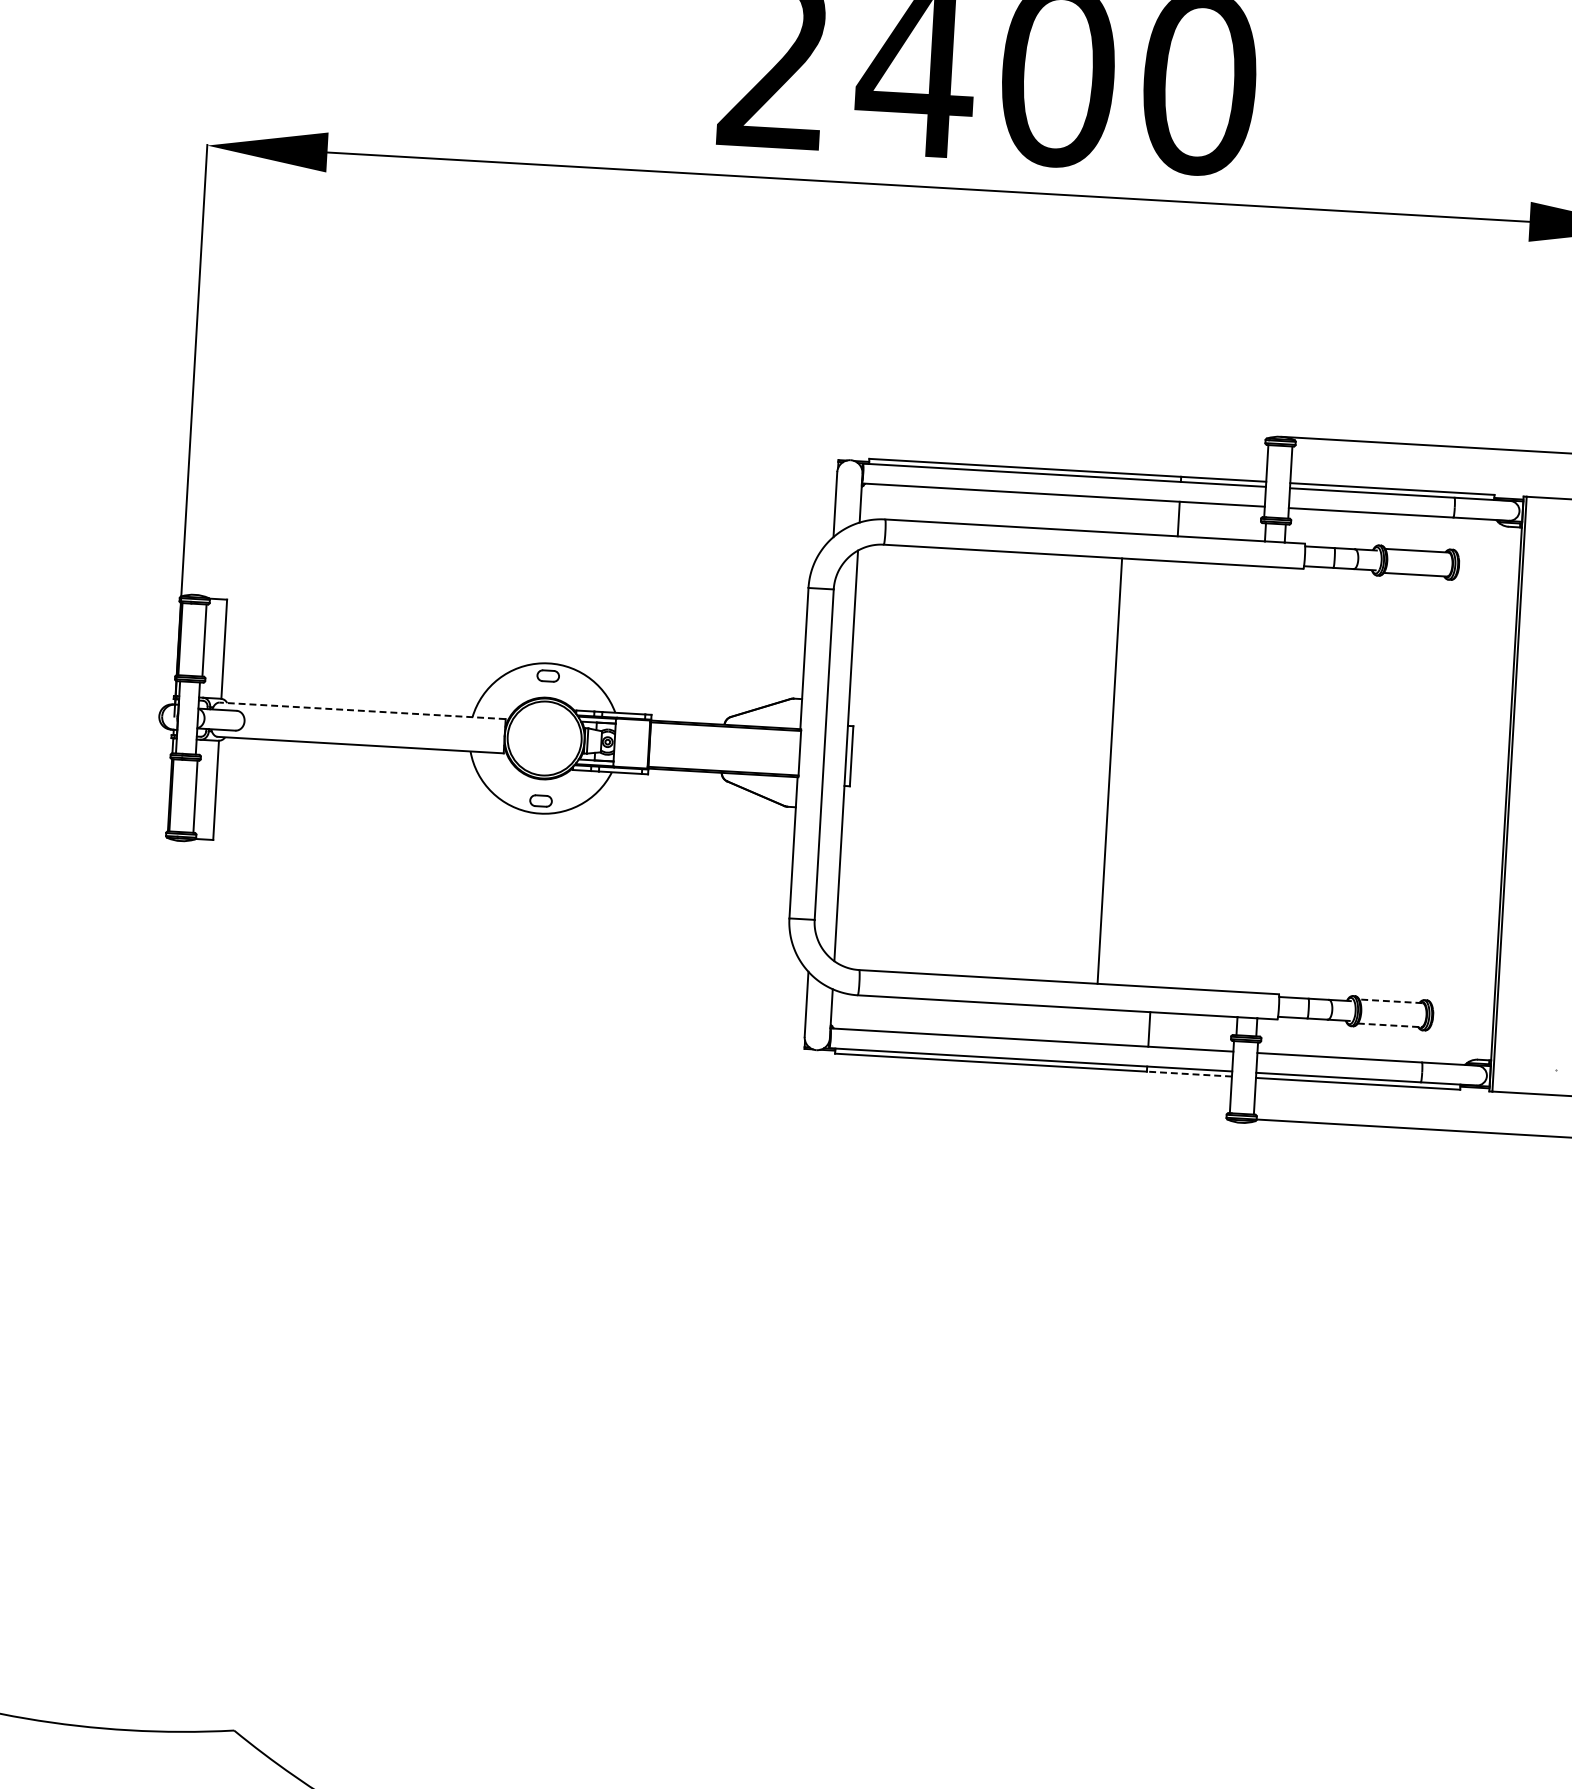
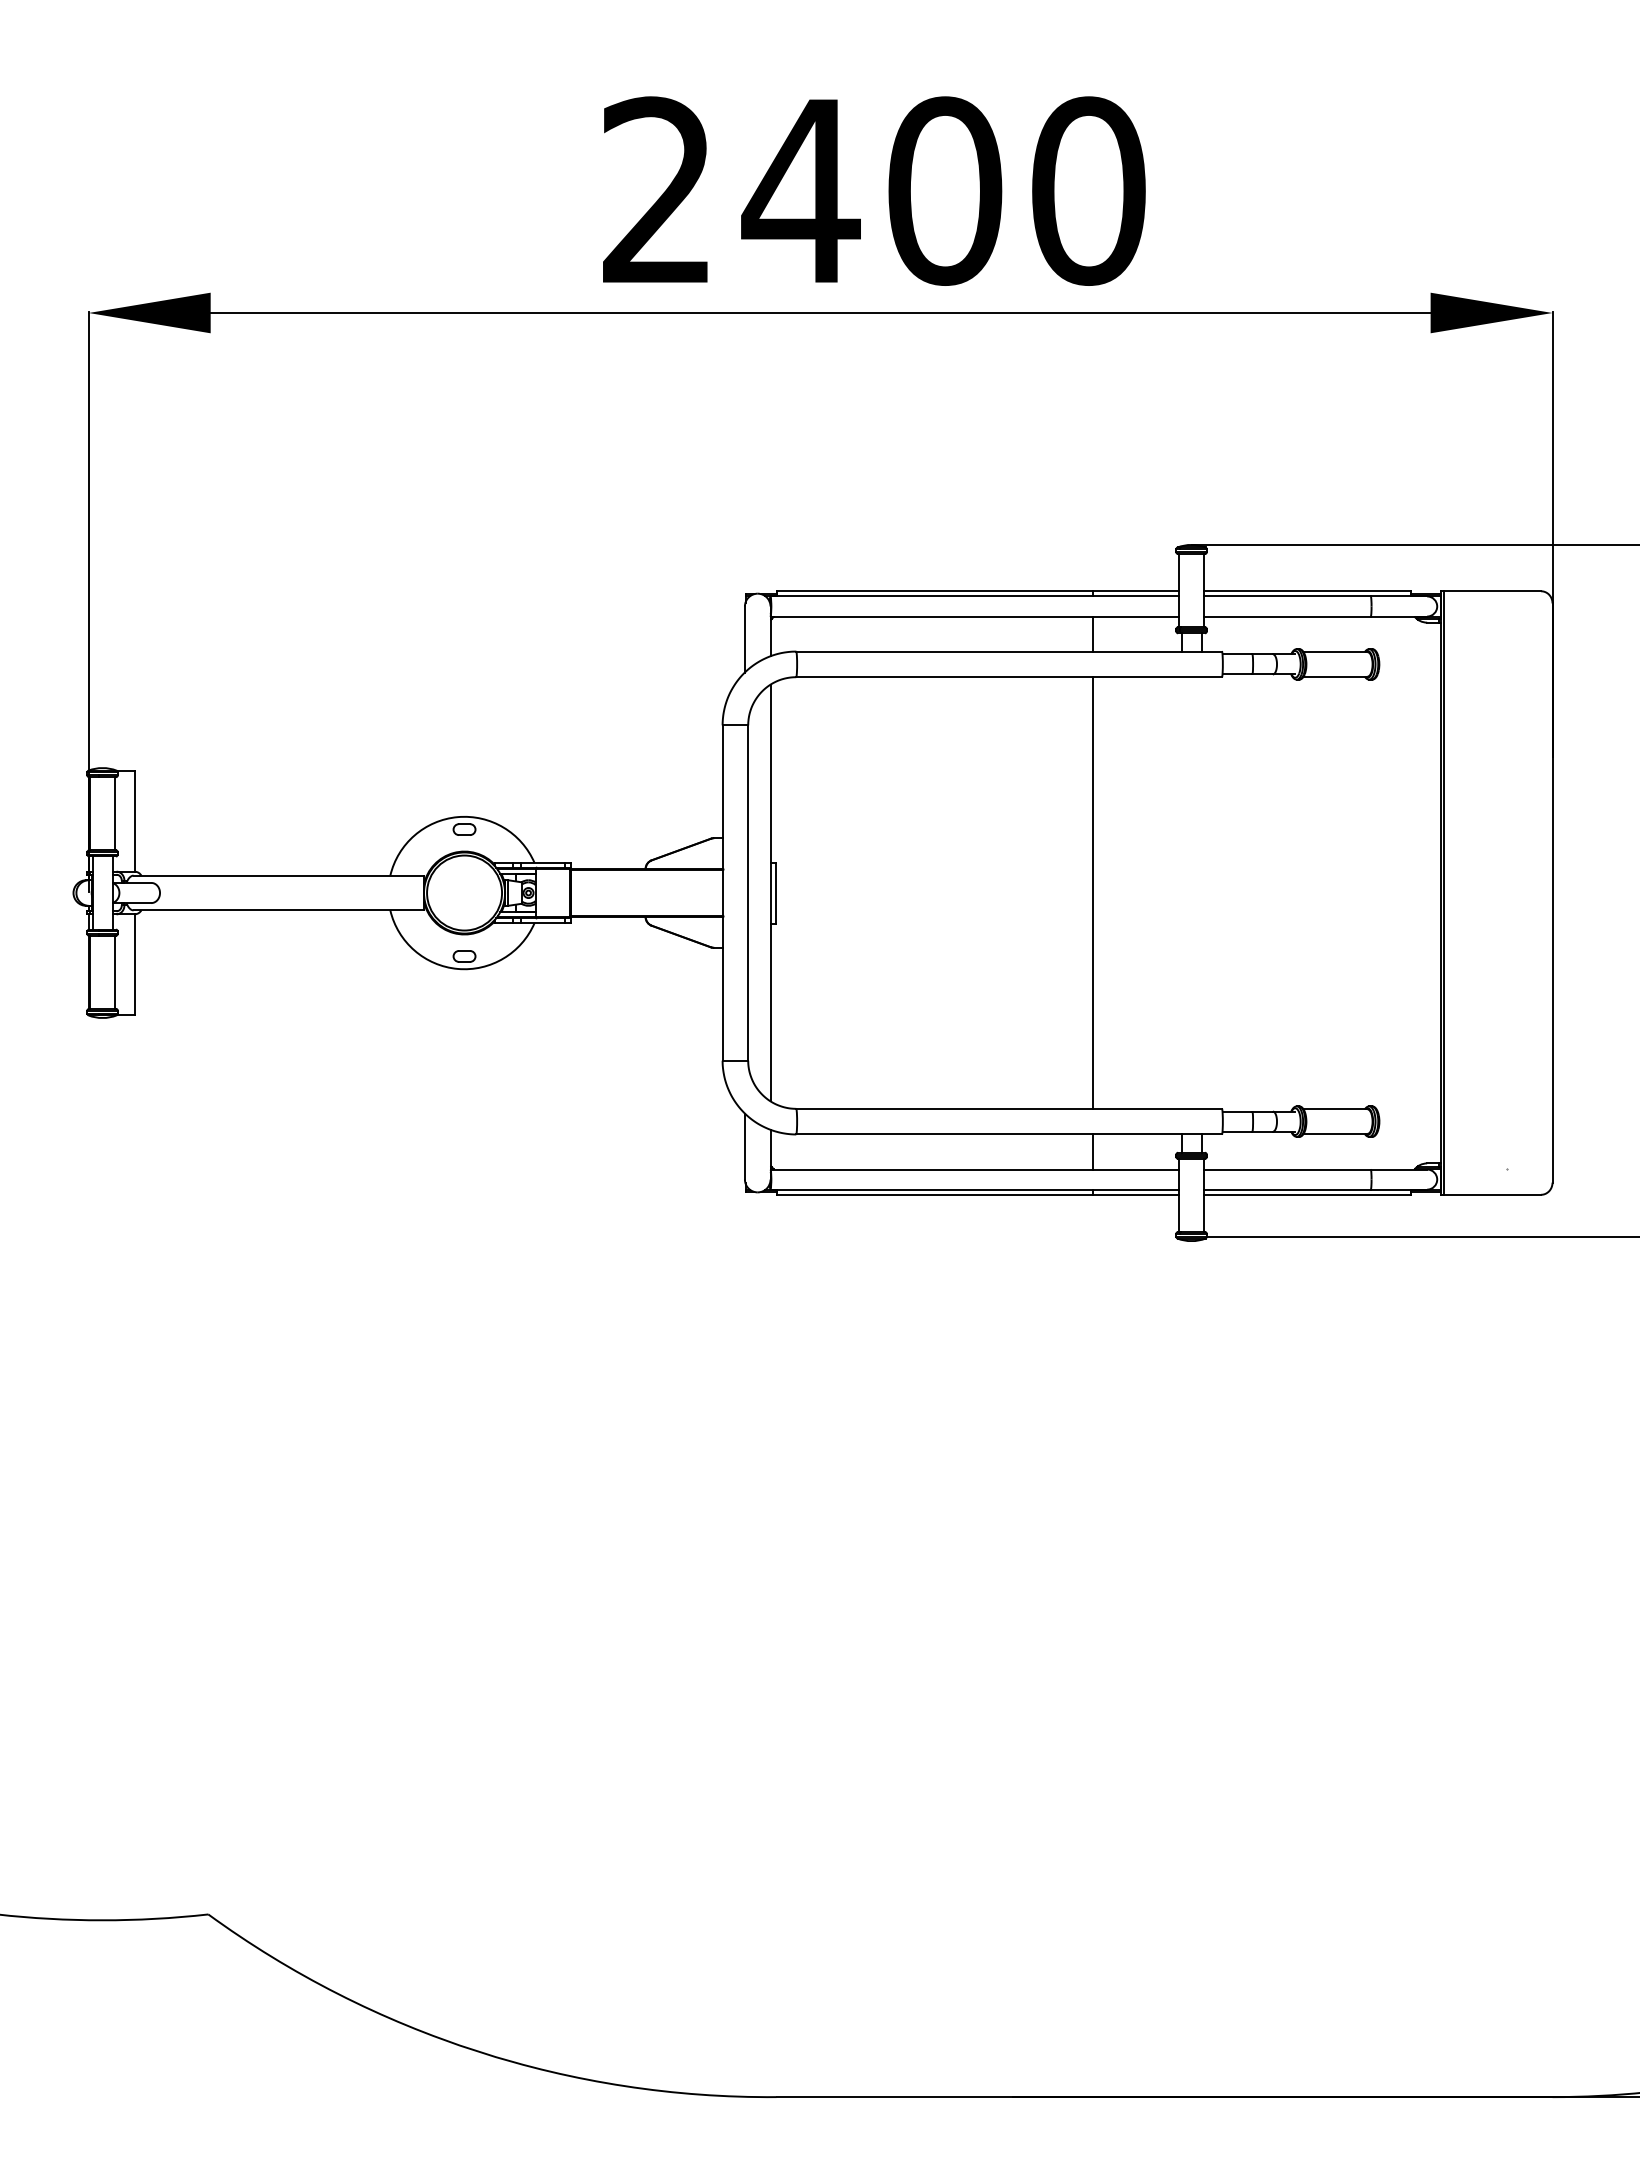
line: (362, 710) -> (278, 875), dashed -> solid
line: (1110, 770) -> (1093, 892), moved
line: (1390, 1001) -> (1335, 1109), dashed -> solid
line: (1390, 1025) -> (1336, 1133), dashed -> solid
line: (1188, 1073) -> (1135, 1194), dashed -> solid

